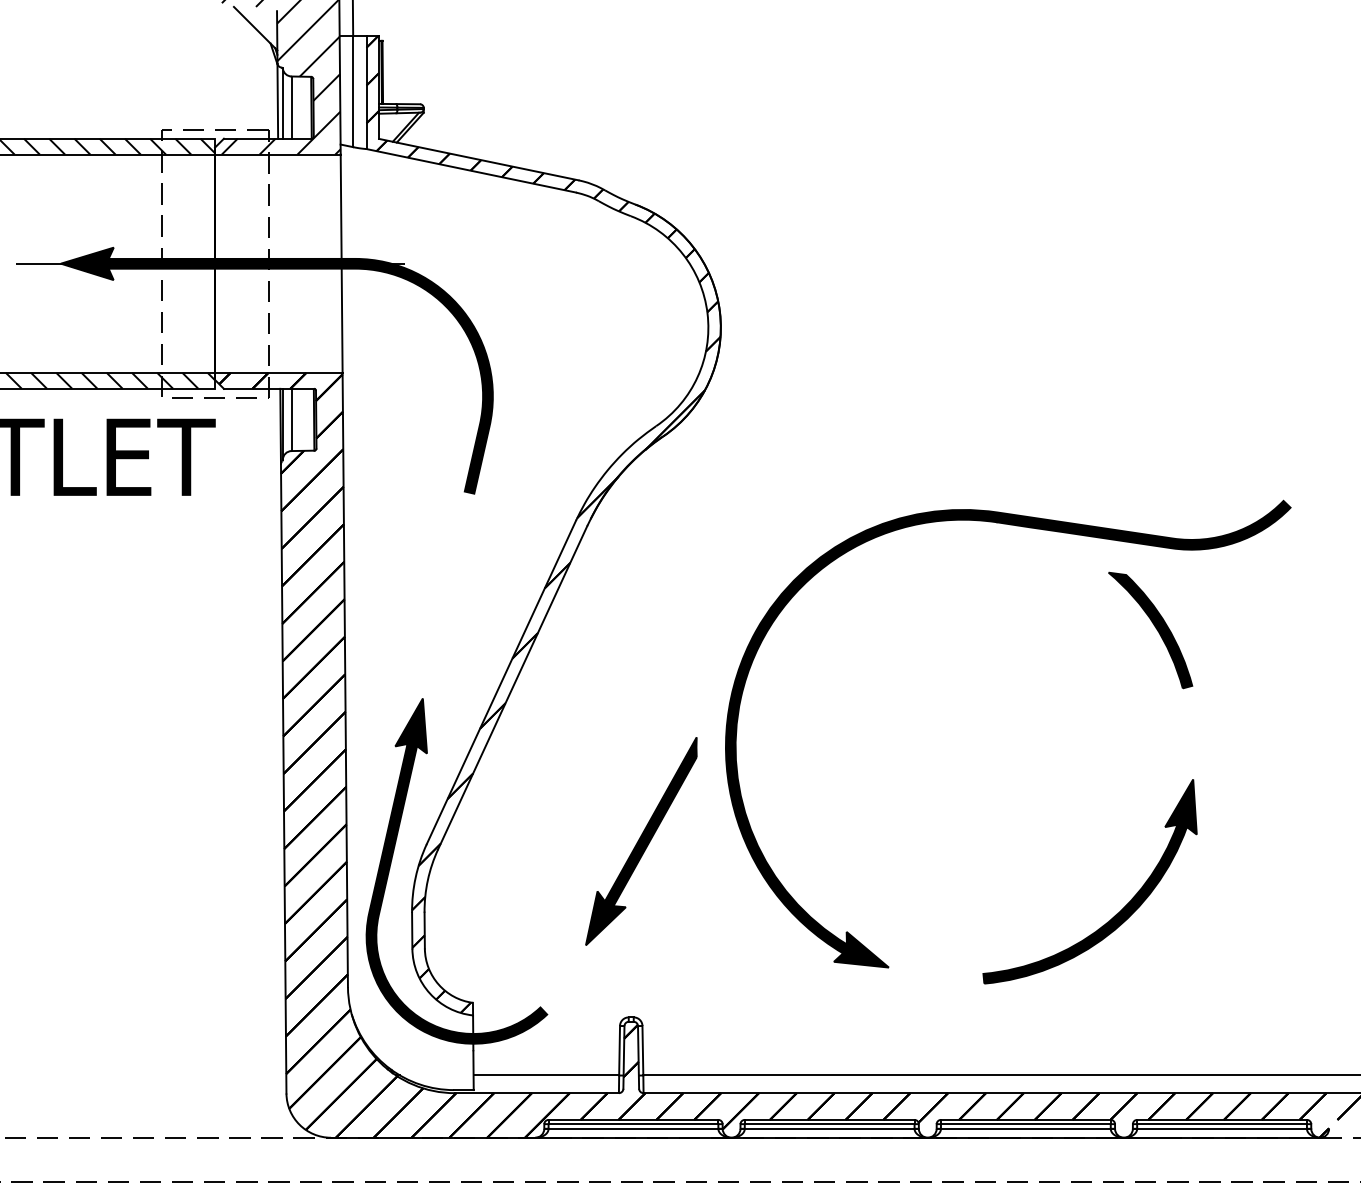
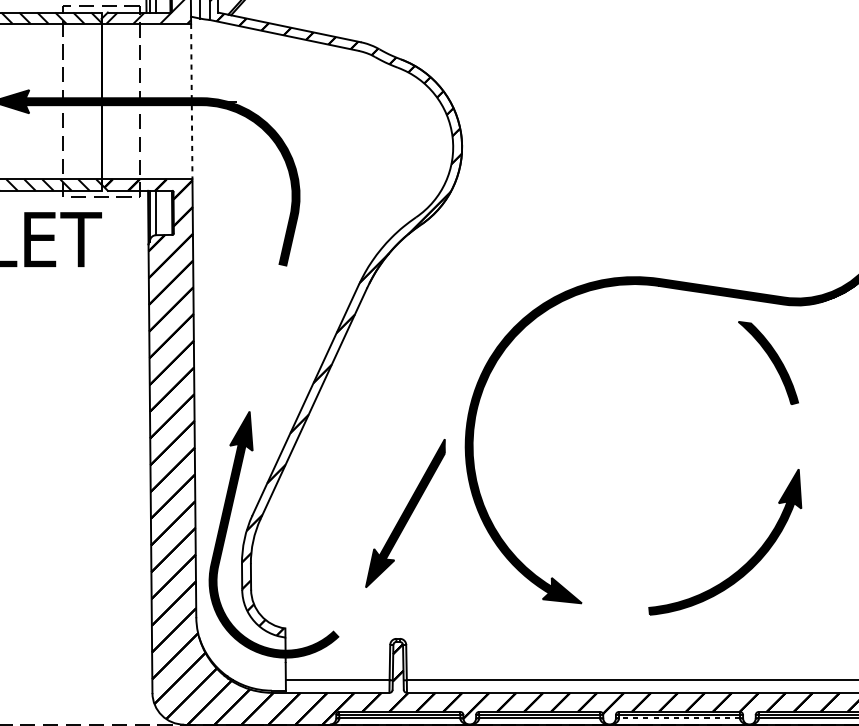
line: (341, 264) -> (191, 102), solid -> dashed
line: (1025, 1128) -> (679, 718), solid -> dashed

